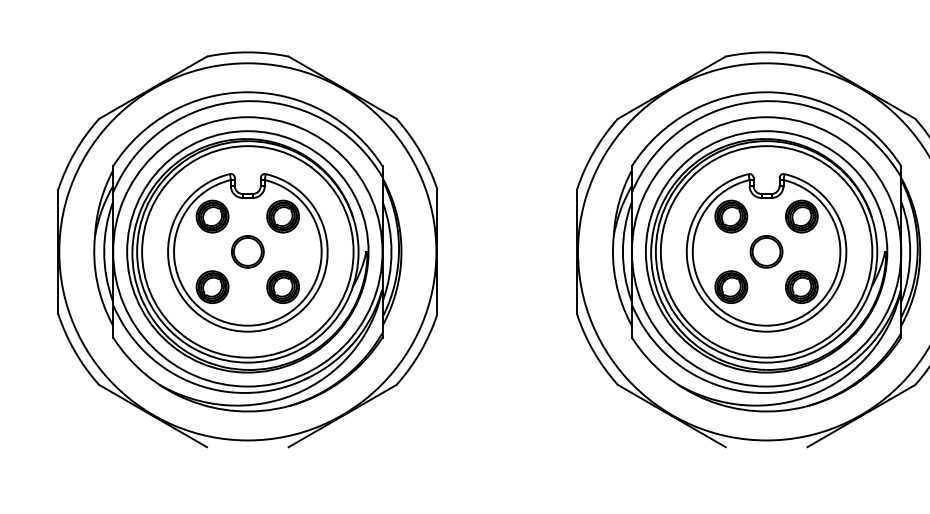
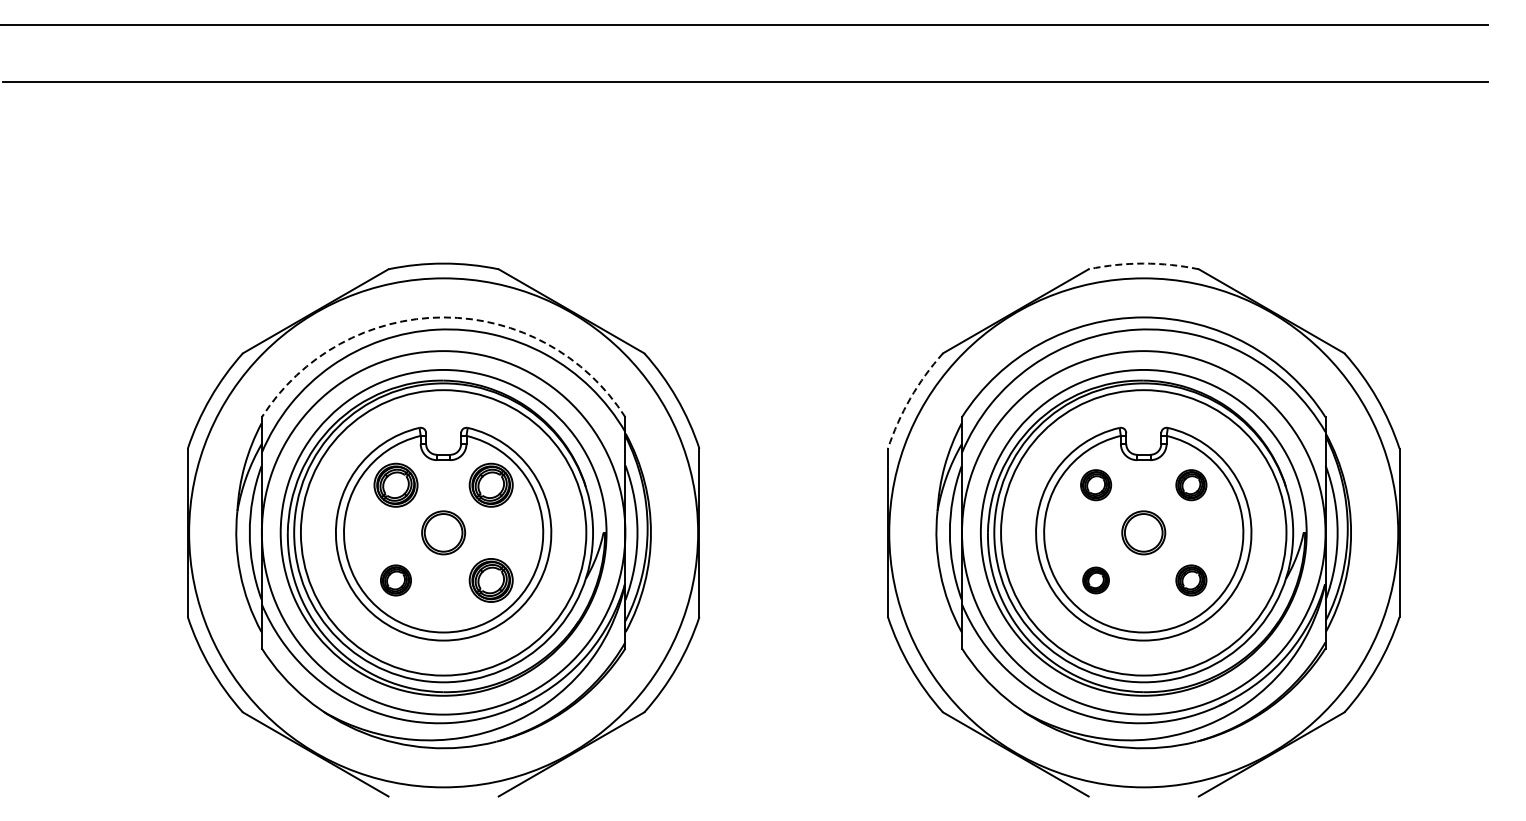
arc: (766, 52) -> (1143, 263), solid -> dashed
arc: (247, 92) -> (443, 317), solid -> dashed
arc: (593, 152) -> (910, 398), solid -> dashed
part: (730, 216) -> (1095, 484), size x0.7
part: (801, 216) -> (1191, 484), size x0.7
part: (212, 287) -> (395, 580), size x0.7
part: (730, 287) -> (1095, 580), size x0.6
part: (801, 287) -> (1191, 580), size x0.7

